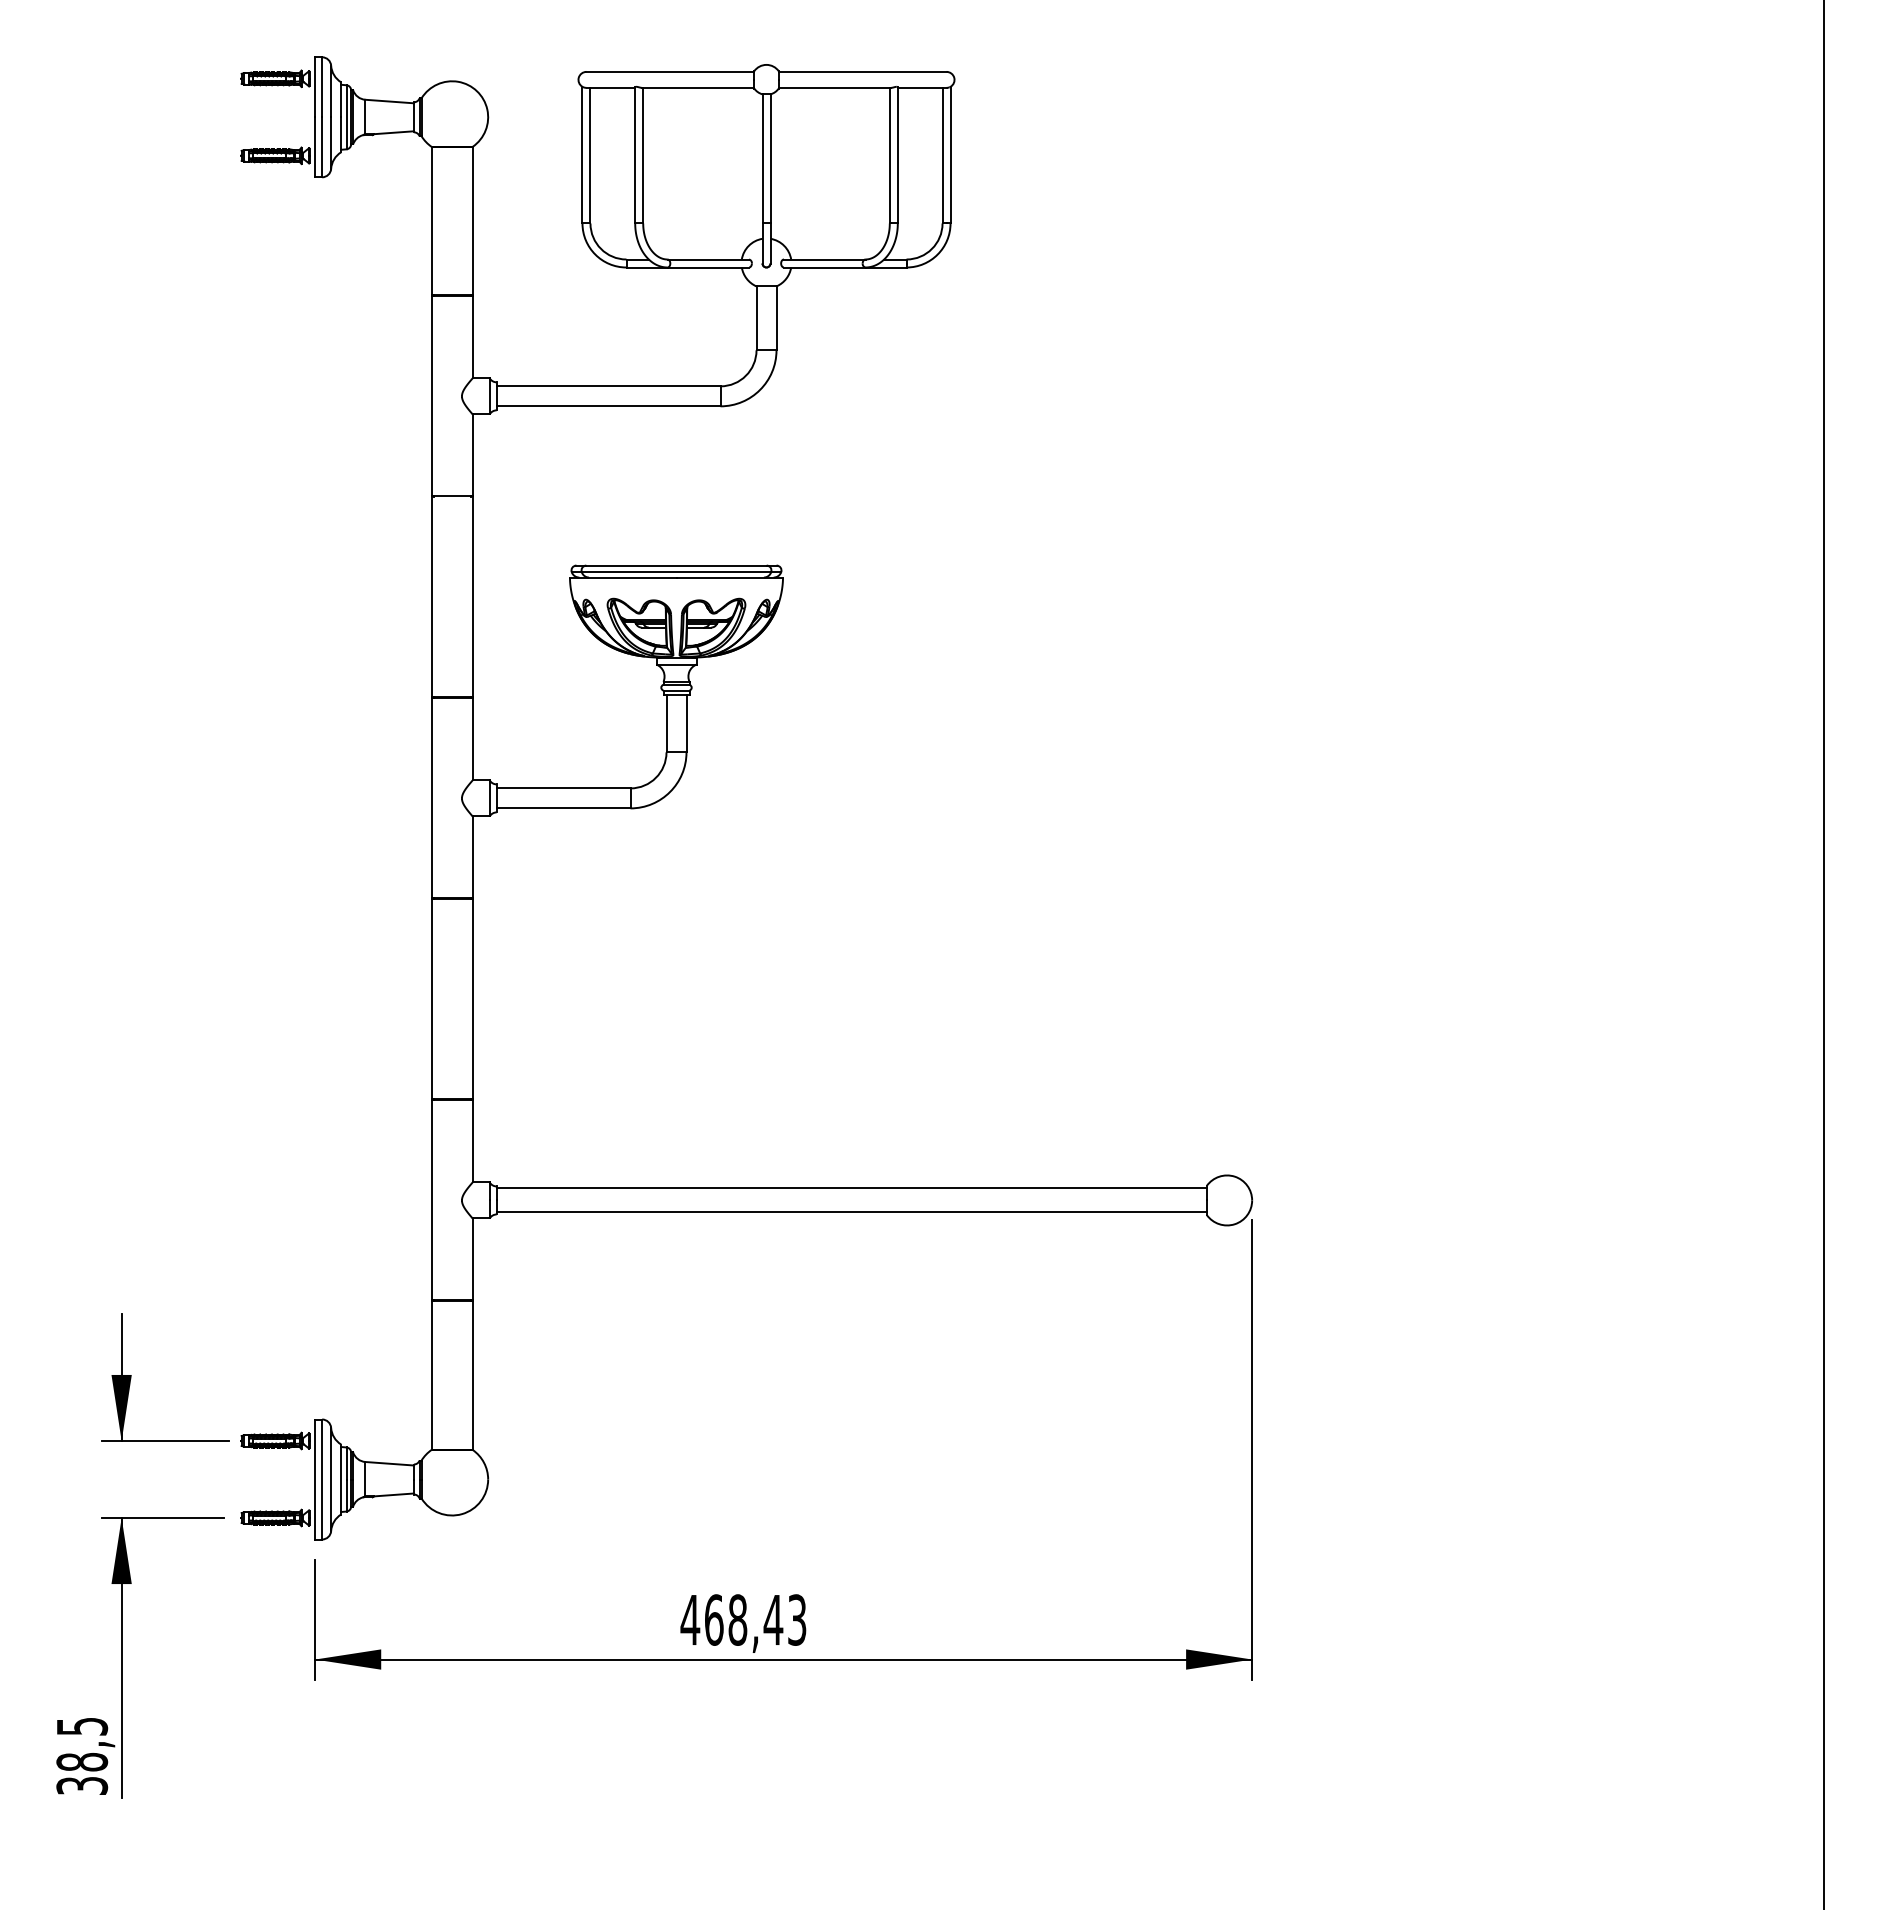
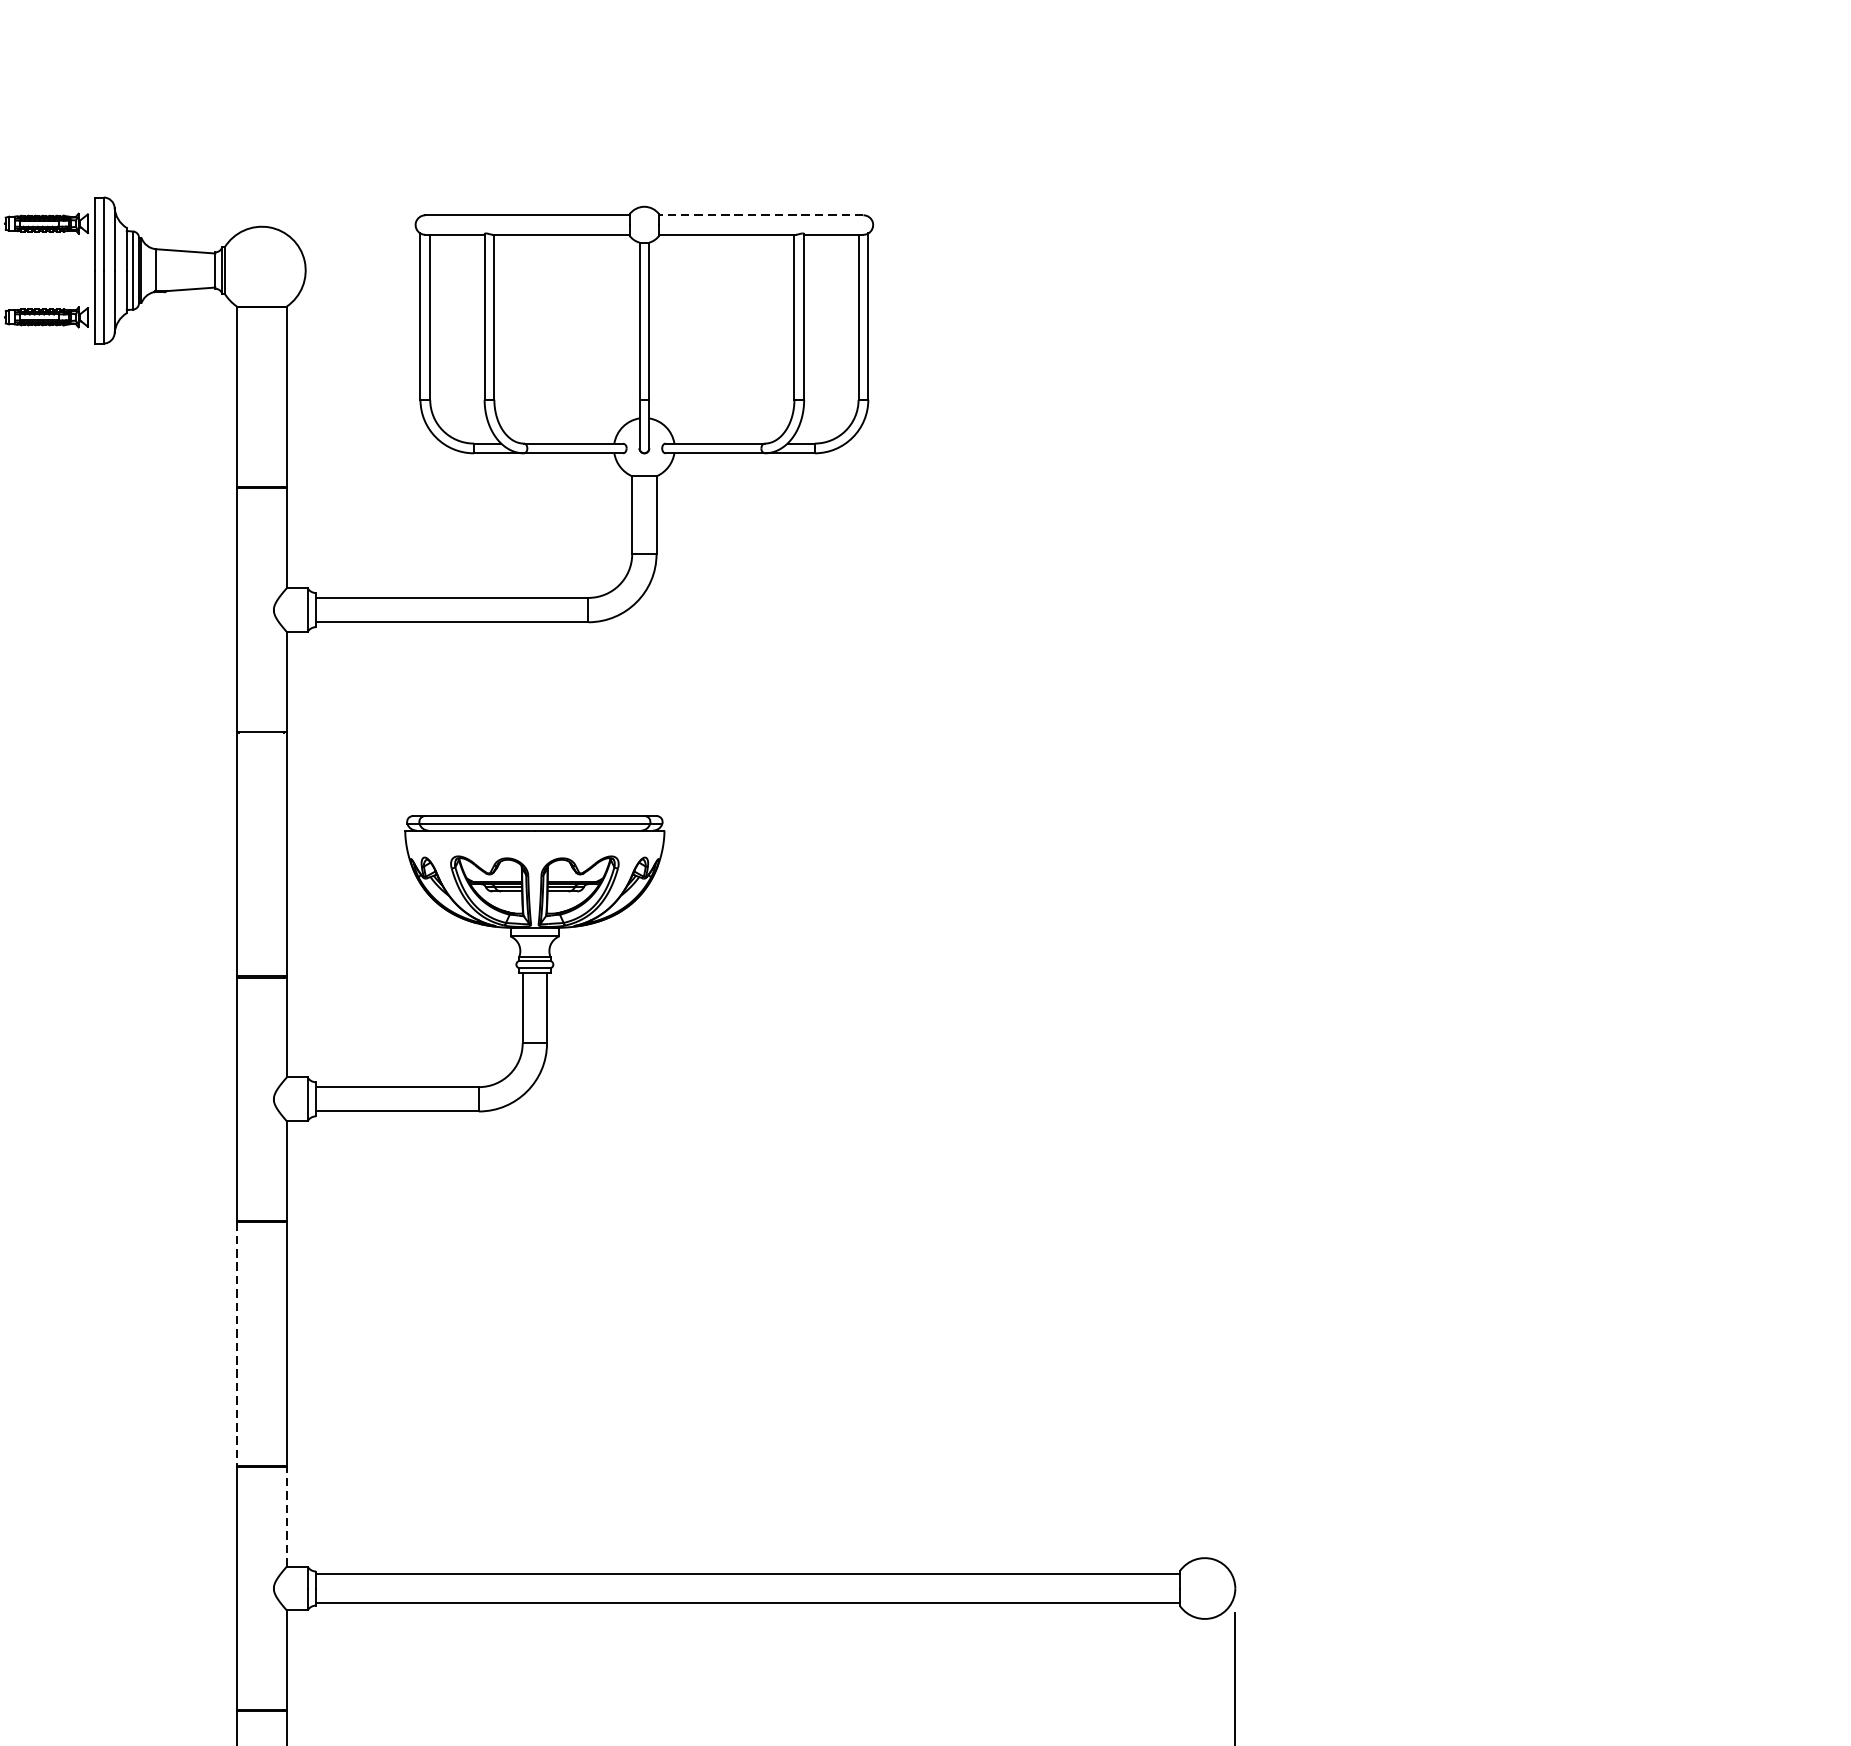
line: (862, 71) -> (761, 214), solid -> dashed
line: (431, 999) -> (236, 1344), solid -> dashed
line: (472, 1140) -> (286, 1515), solid -> dashed

